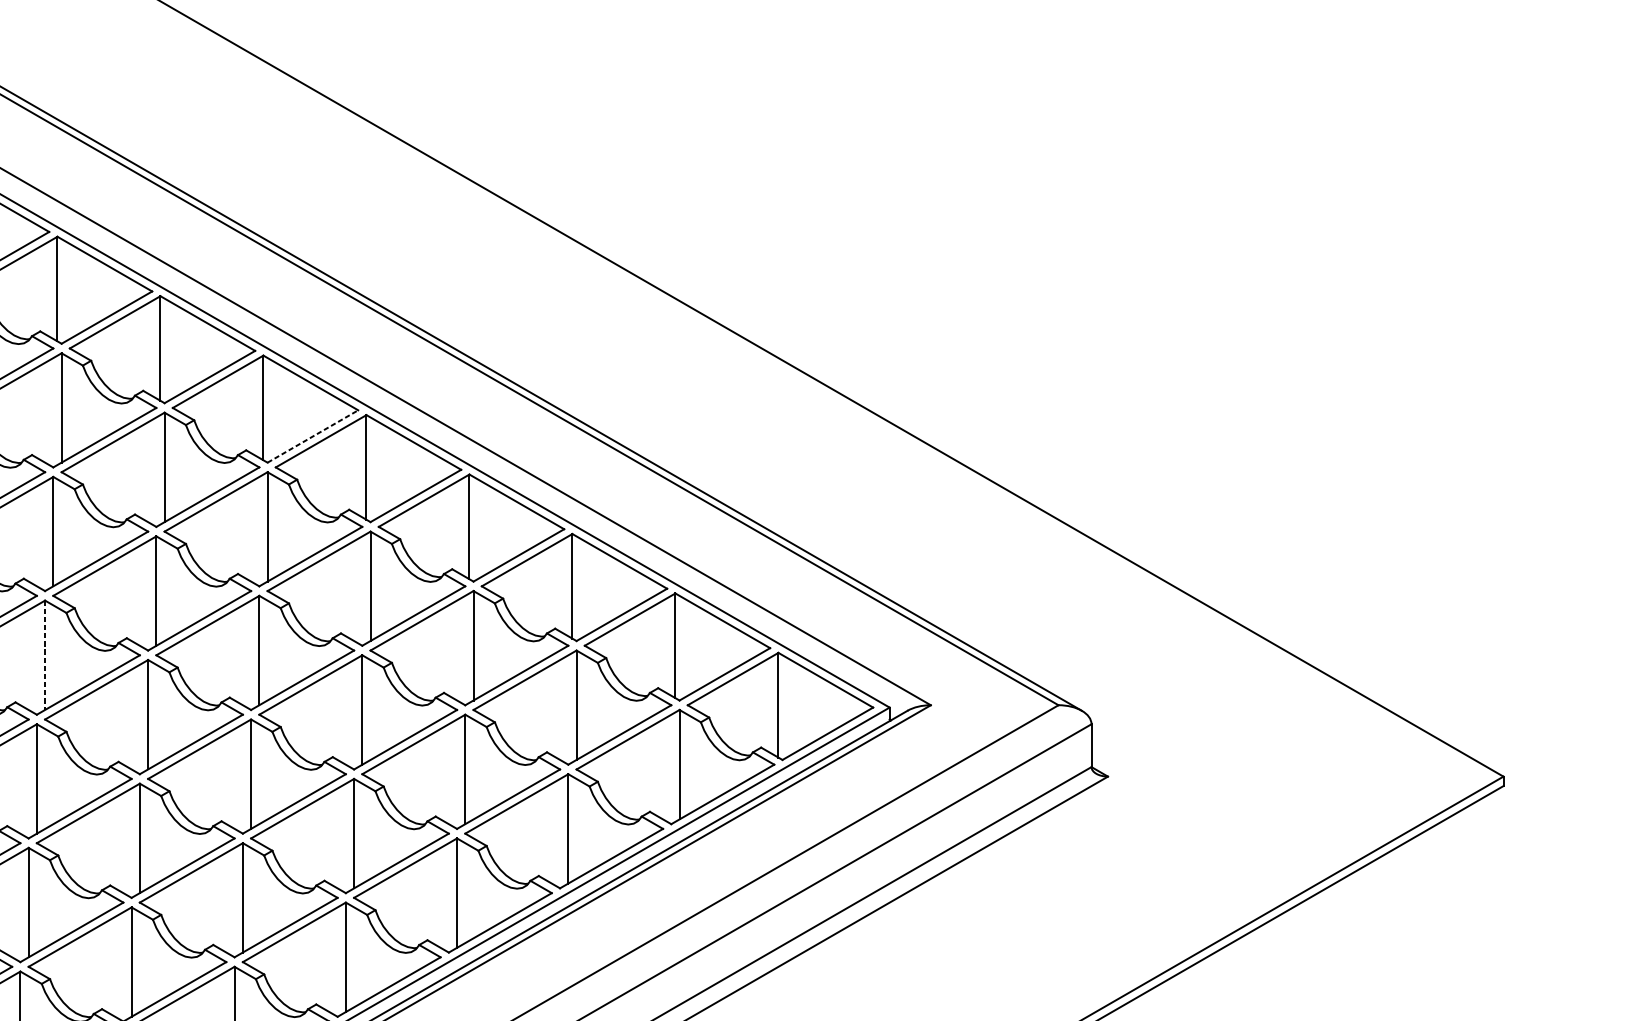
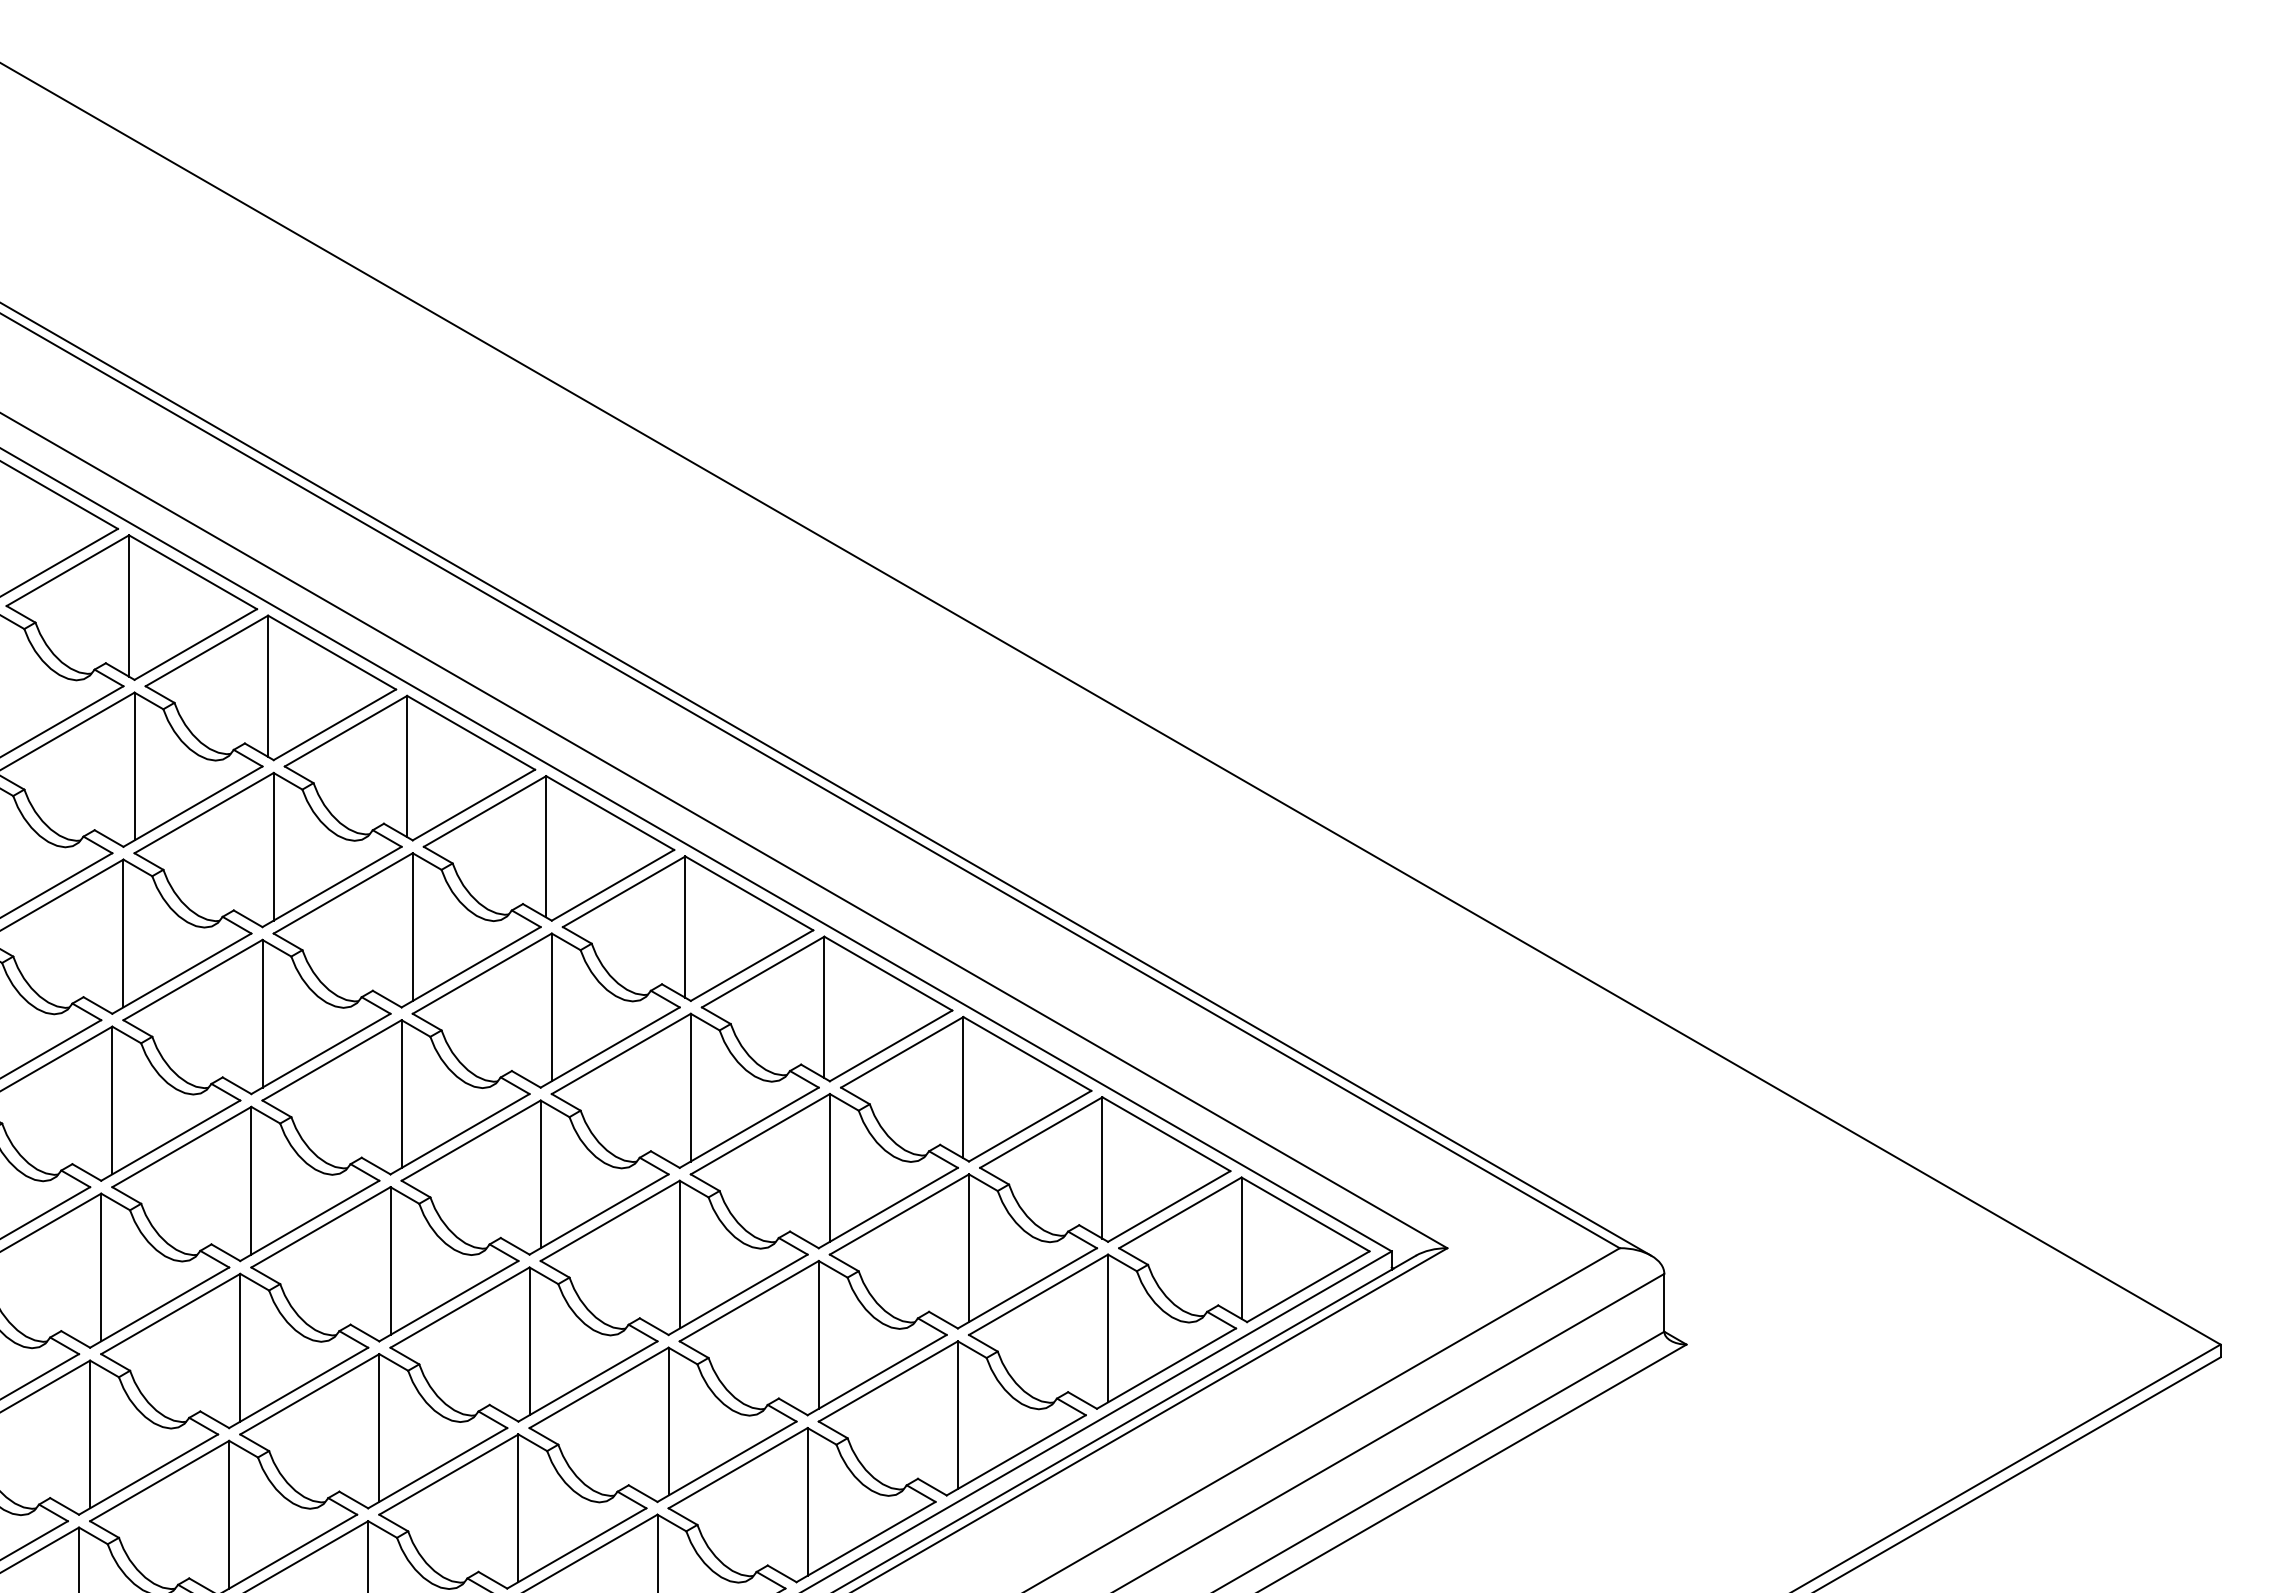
line: (313, 436) -> (613, 885), dashed -> solid
line: (45, 655) -> (251, 1180), dashed -> solid

